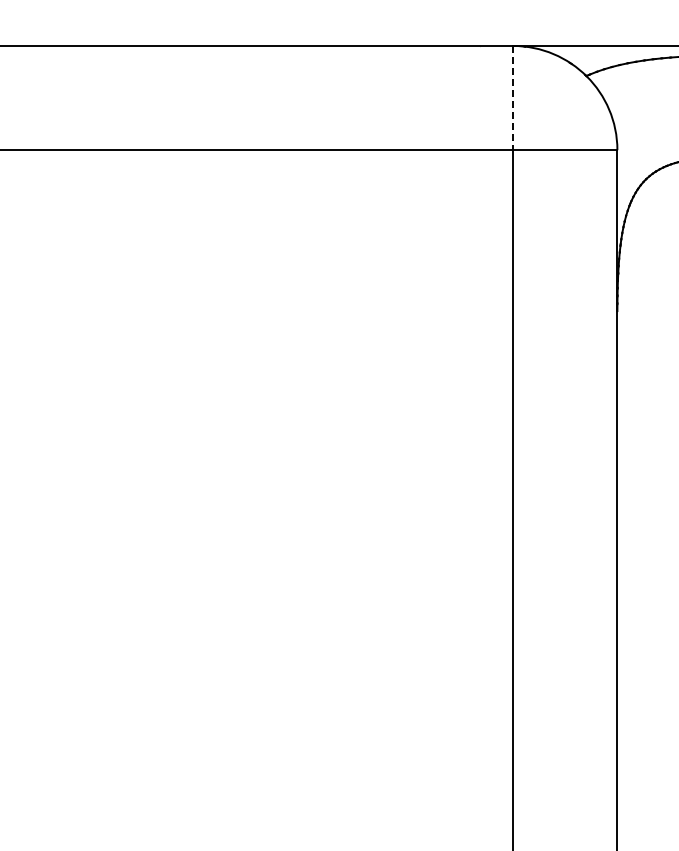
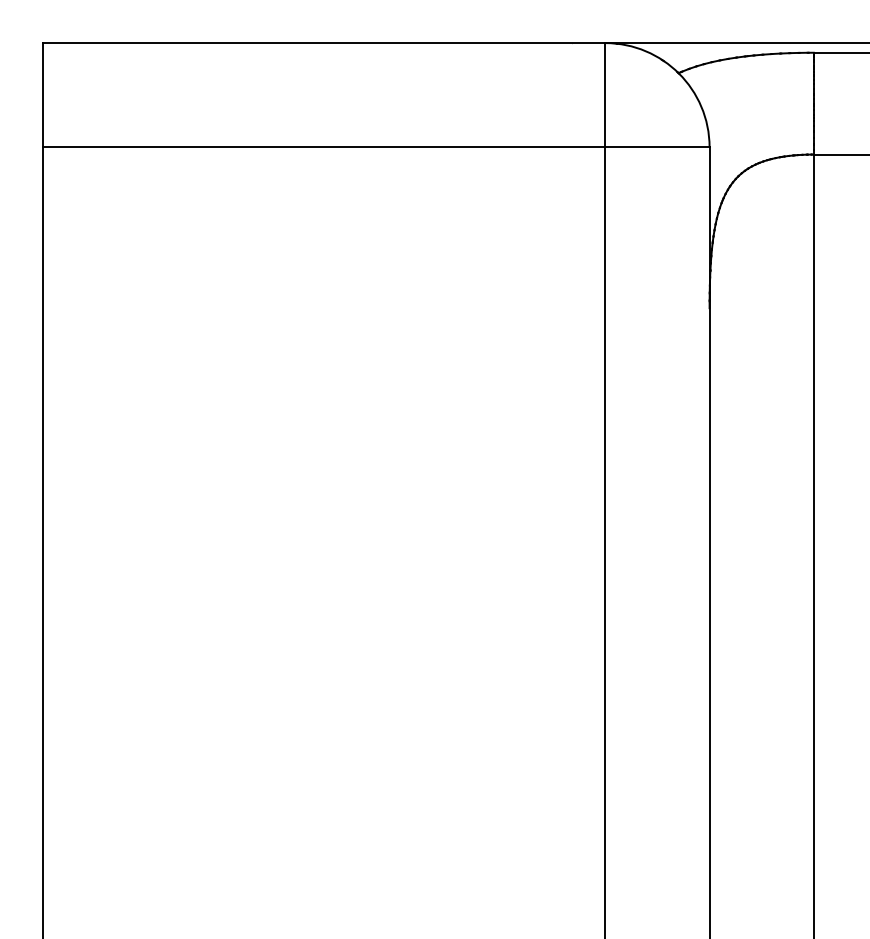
line: (513, 98) -> (605, 95), dashed -> solid

